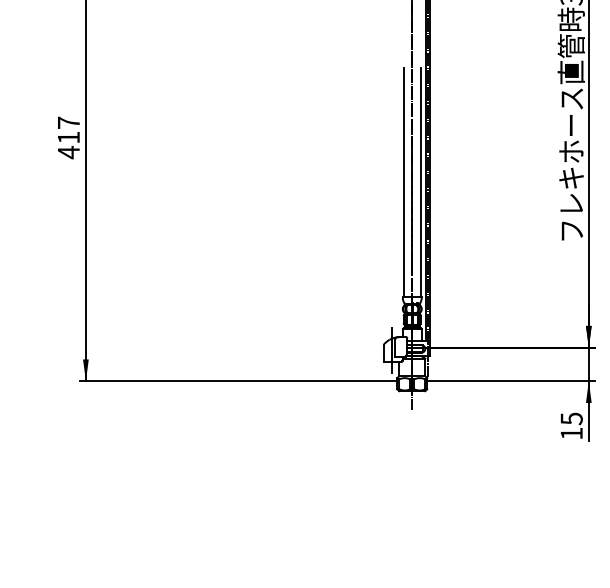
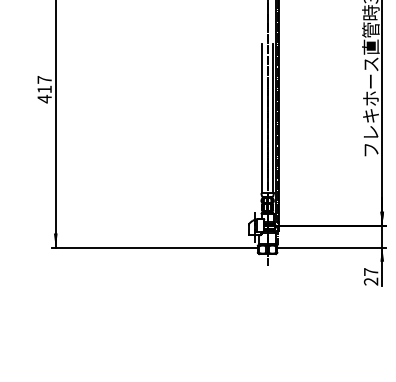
text: (570, 425) -> (370, 276), 15 -> 27

